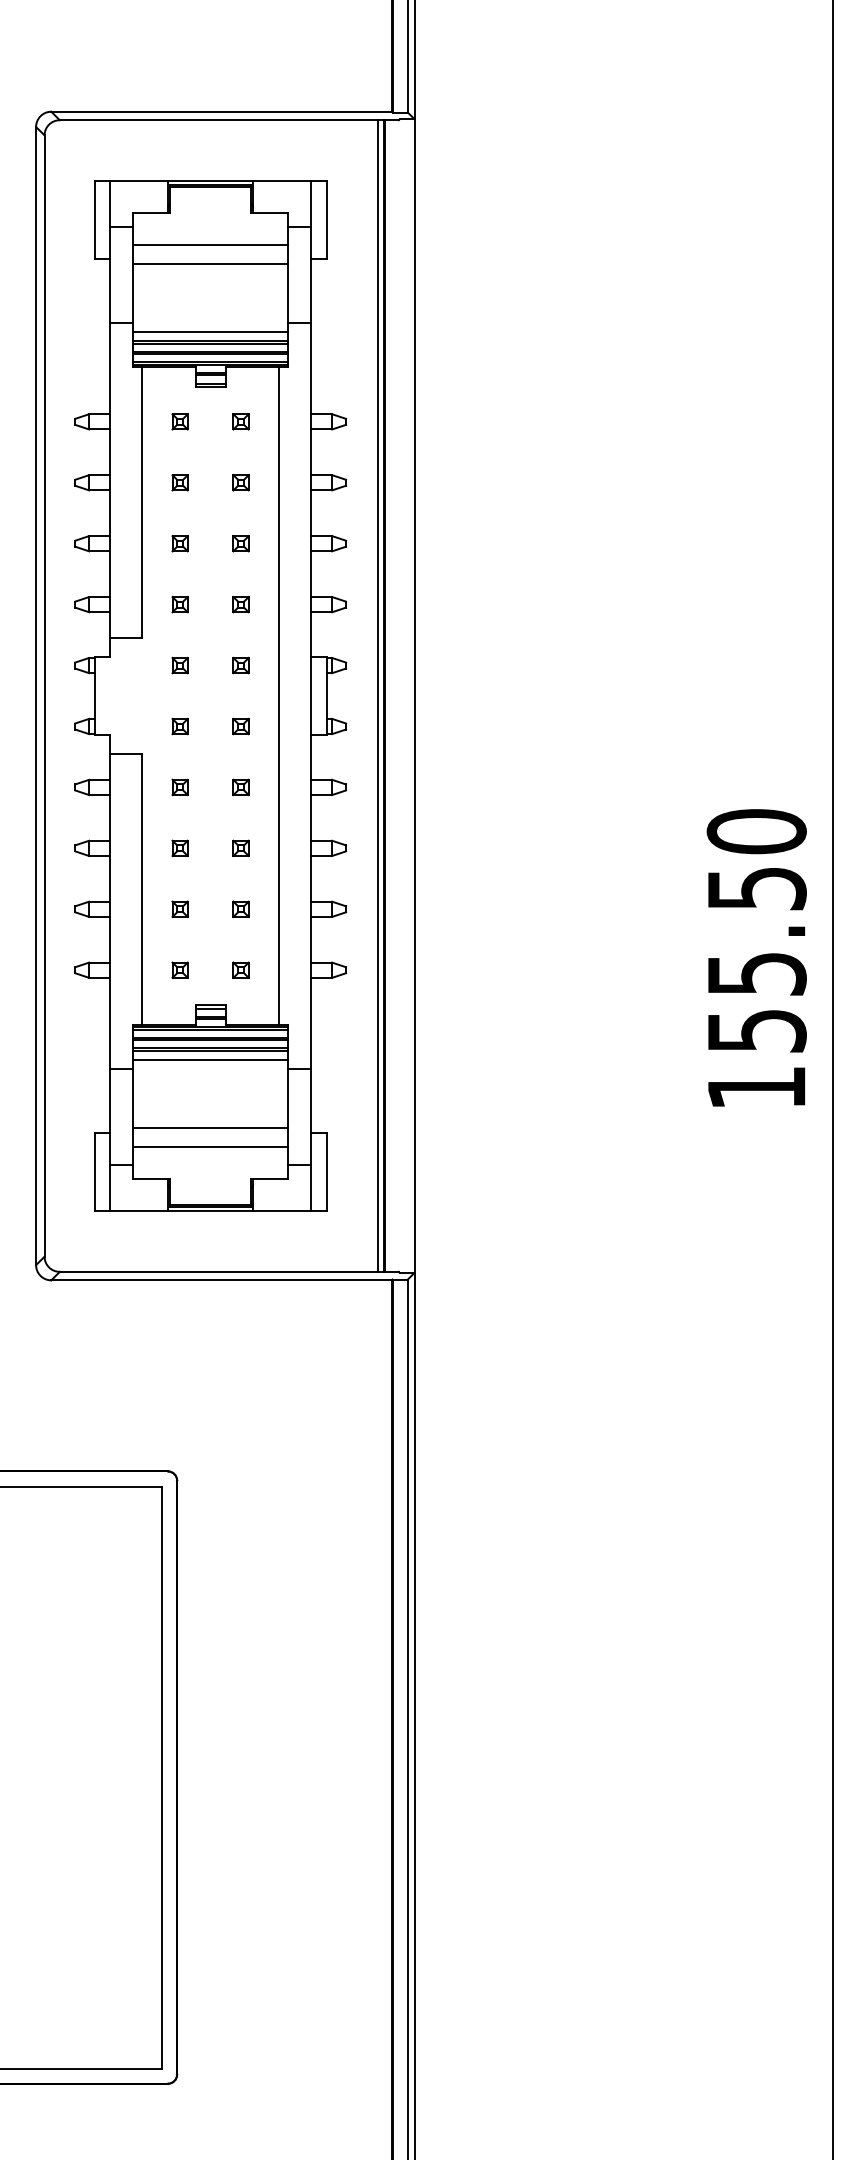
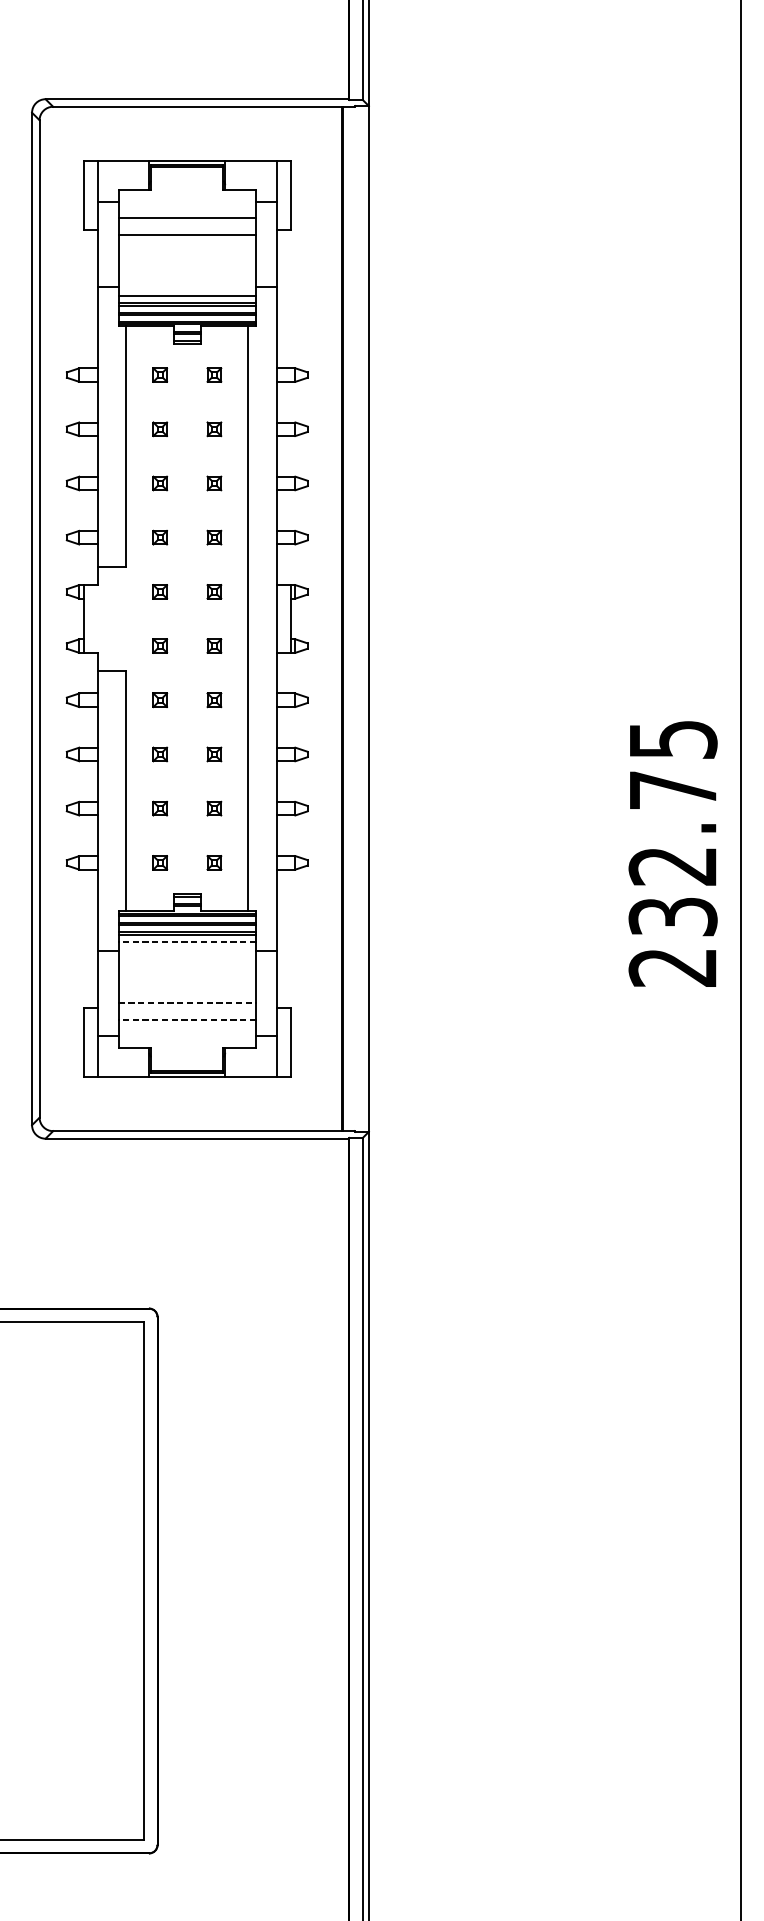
line: (378, 695) -> (336, 618), removed
text: (756, 959) -> (672, 853), 155.50 -> 232.75
line: (210, 1059) -> (187, 942), solid -> dashed
line: (211, 1127) -> (188, 1002), solid -> dashed
line: (210, 1146) -> (187, 1019), solid -> dashed

